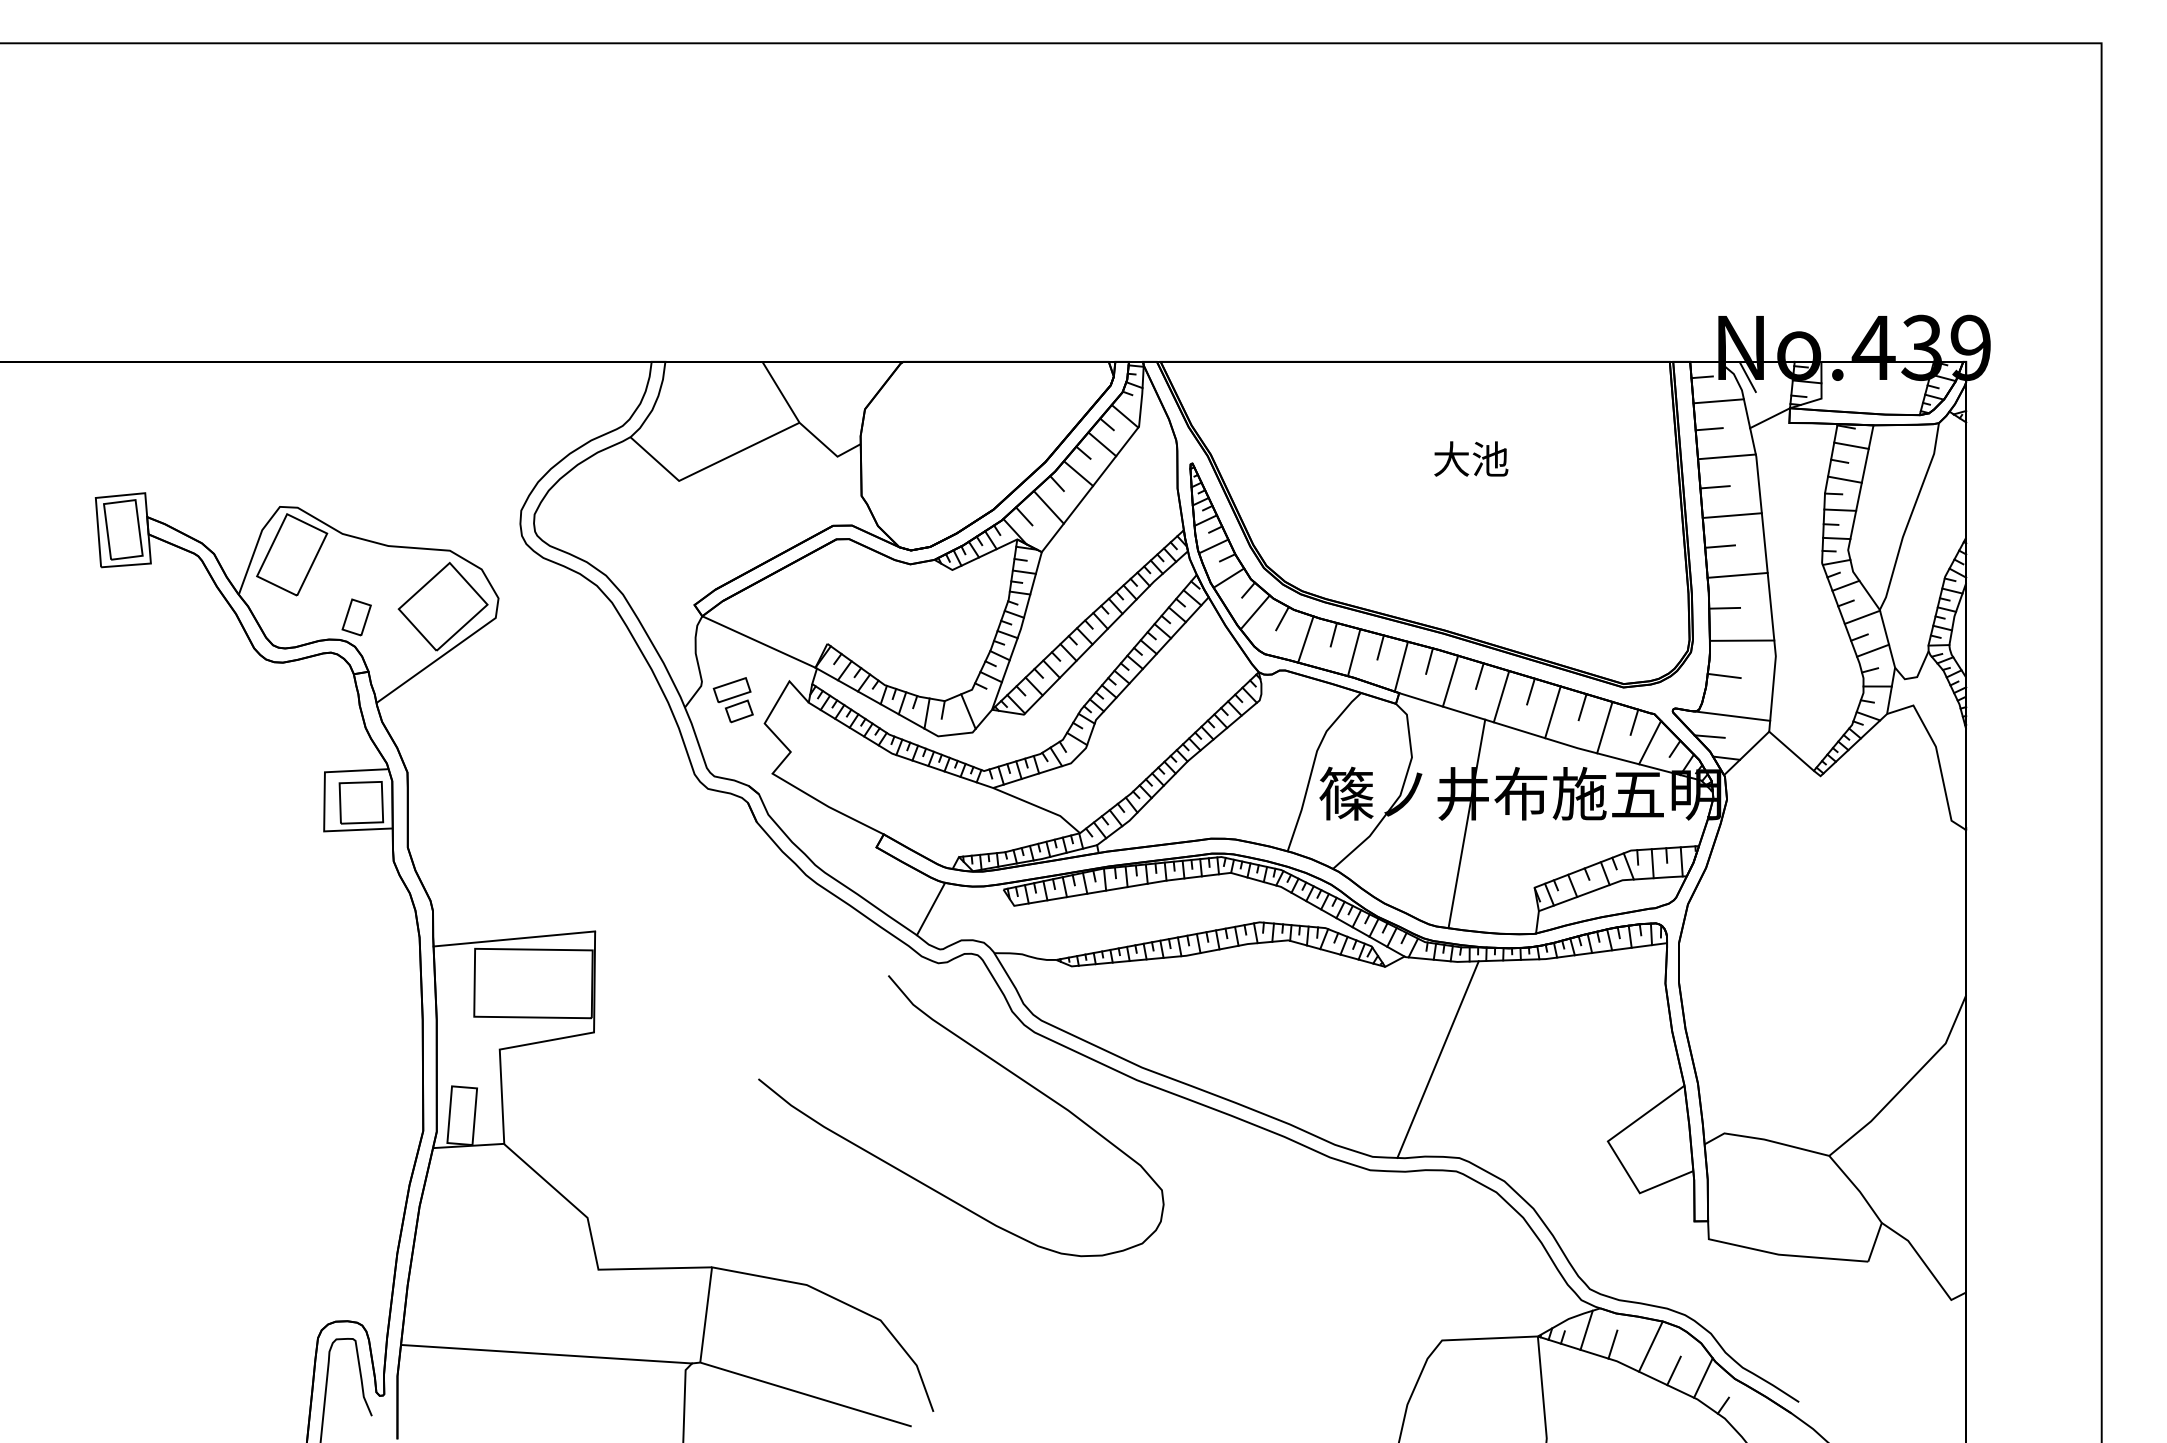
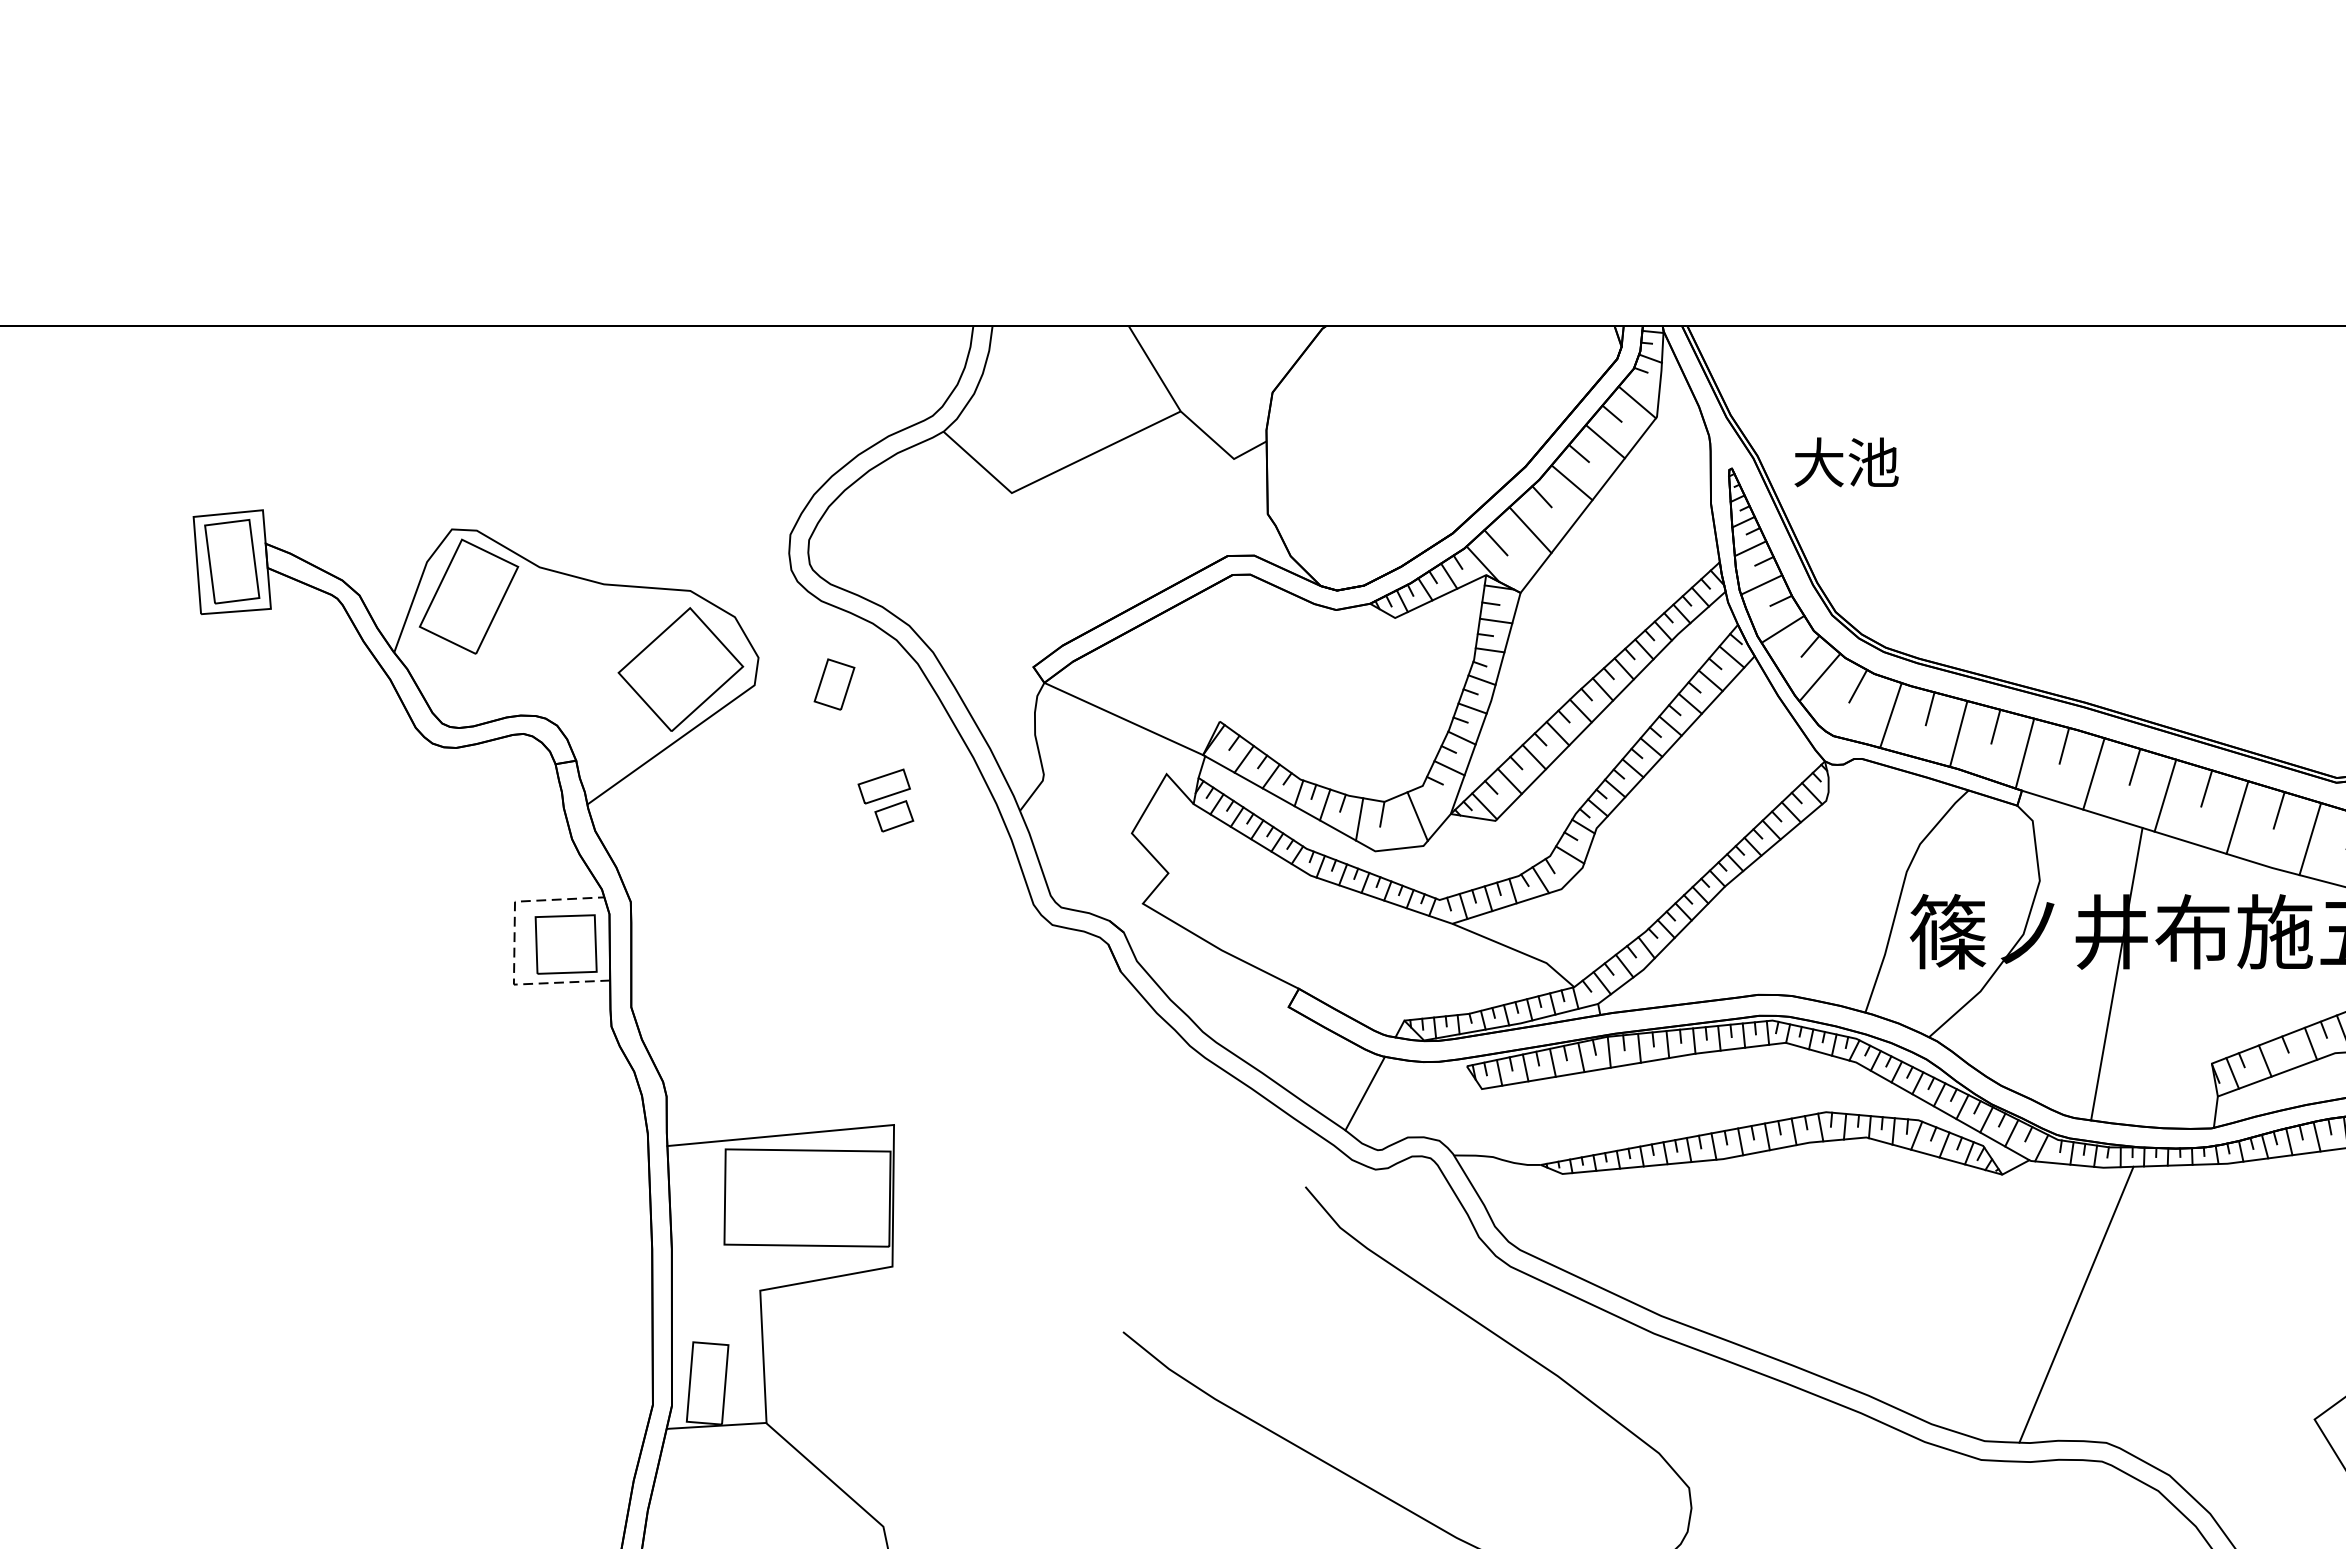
text: (1471, 458) -> (1846, 461), moved
part: (356, 617) -> (834, 684), moved
part: (732, 700) -> (884, 801), moved
line: (324, 803) -> (514, 945), solid -> dashed

